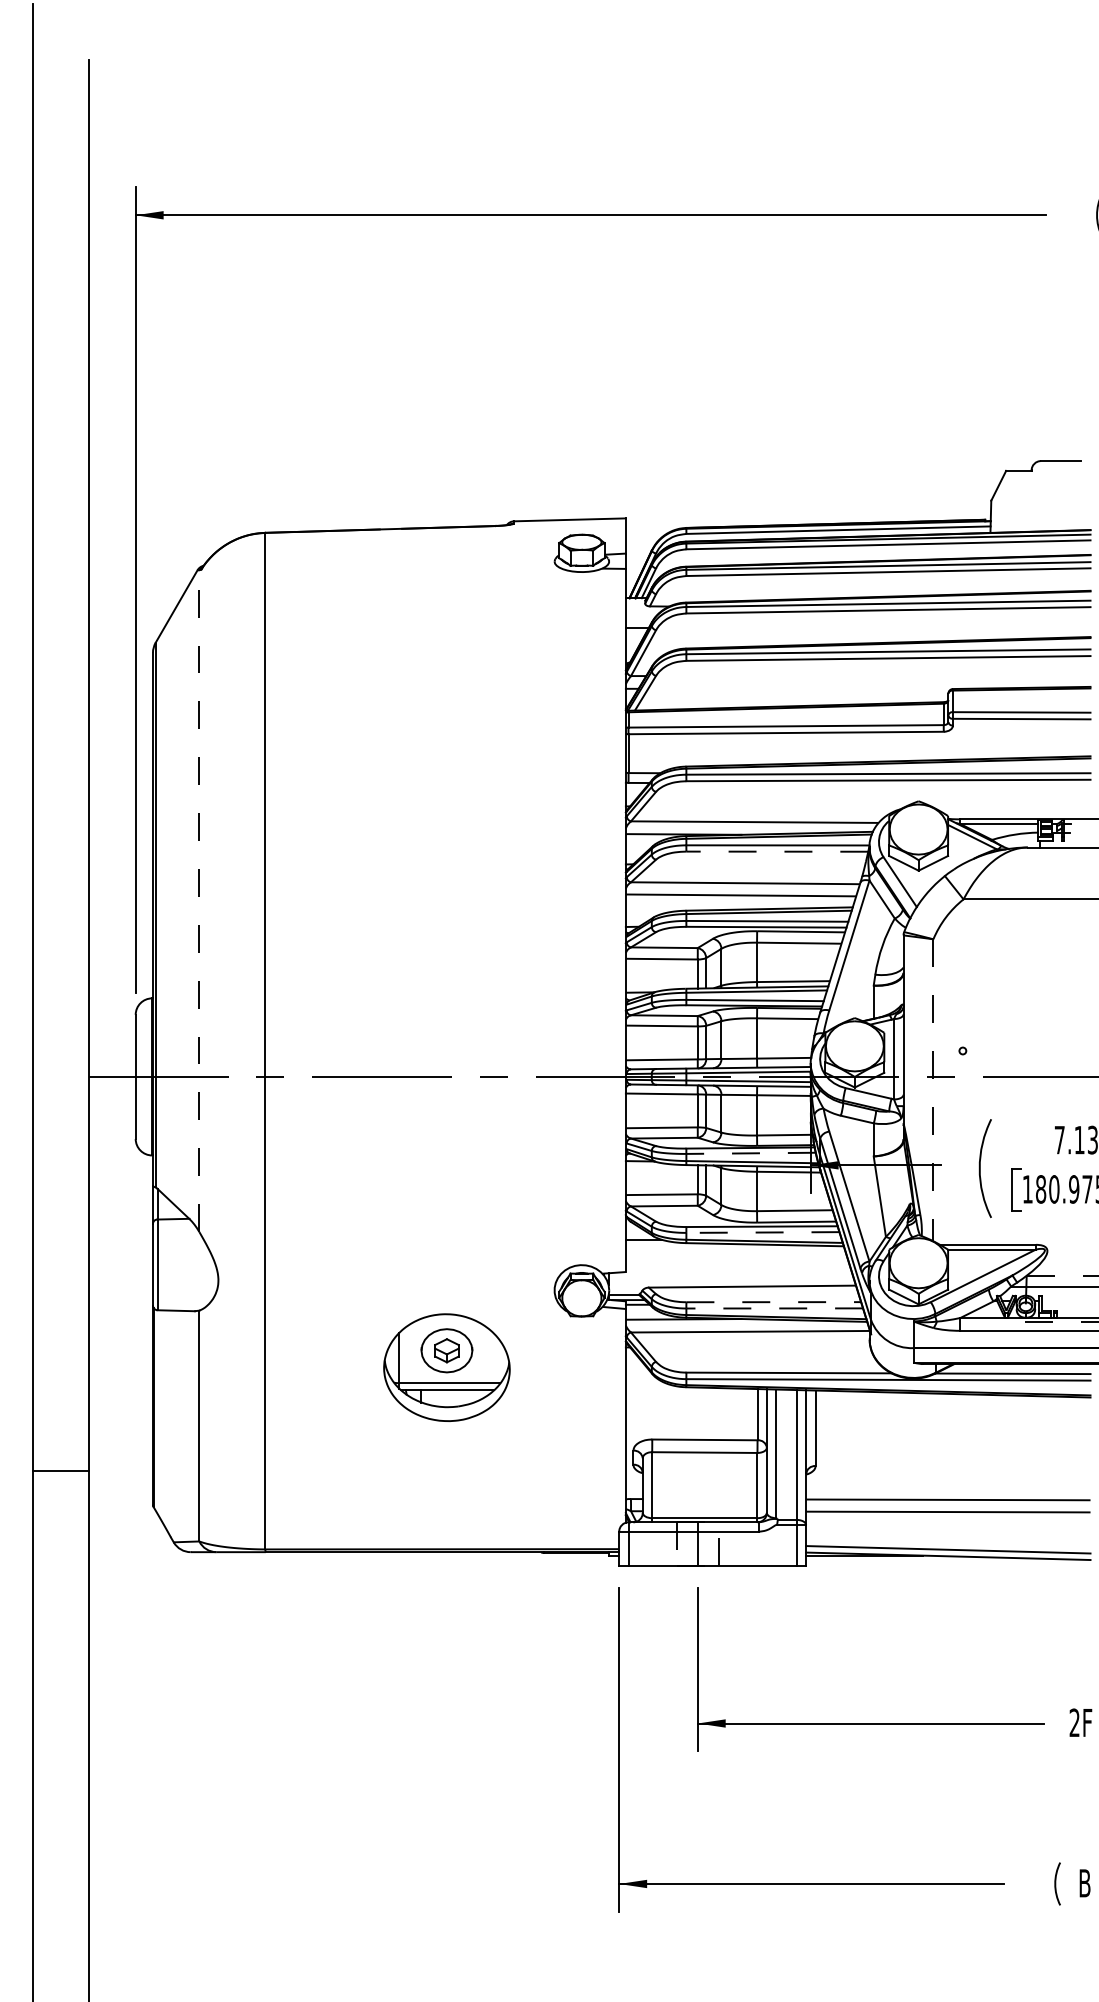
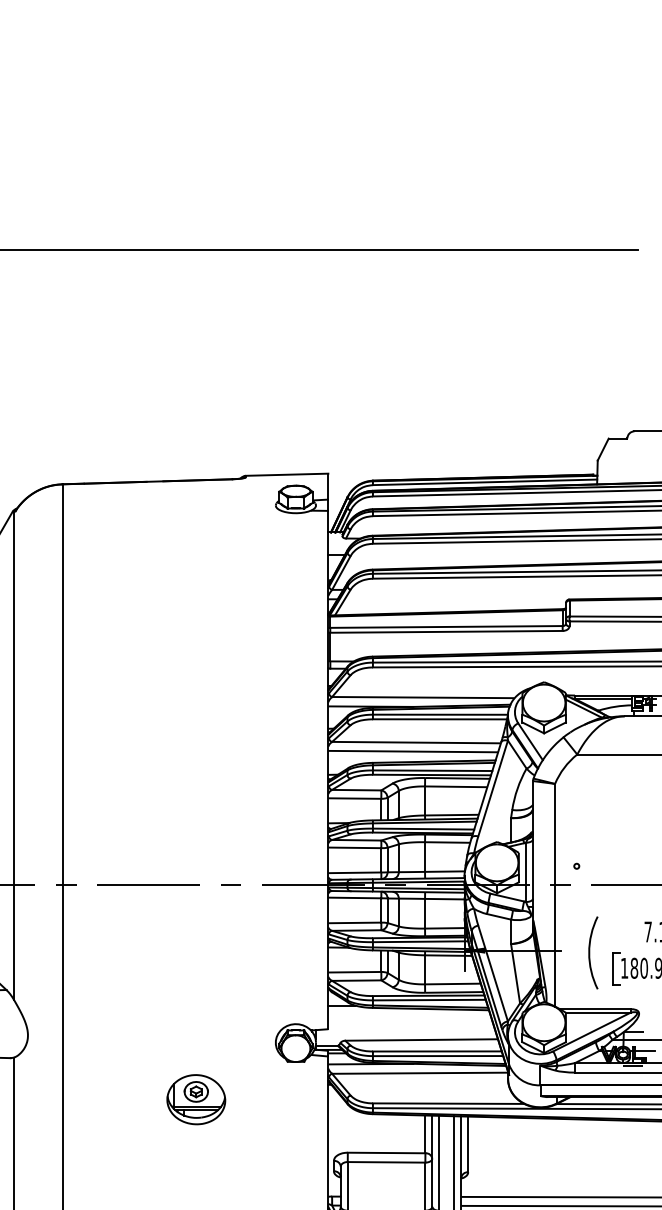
line: (777, 851) -> (440, 719), dashed -> solid
line: (199, 901) -> (14, 756), dashed -> solid
line: (933, 1090) -> (555, 895), dashed -> solid
line: (751, 1153) -> (420, 941), dashed -> solid
line: (762, 1232) -> (429, 1000), dashed -> solid
line: (1055, 1301) -> (645, 1050), added
line: (774, 1302) -> (437, 1051), dashed -> solid
line: (774, 1308) -> (437, 1056), dashed -> solid
part: (446, 1367) -> (196, 1099), size x0.62

